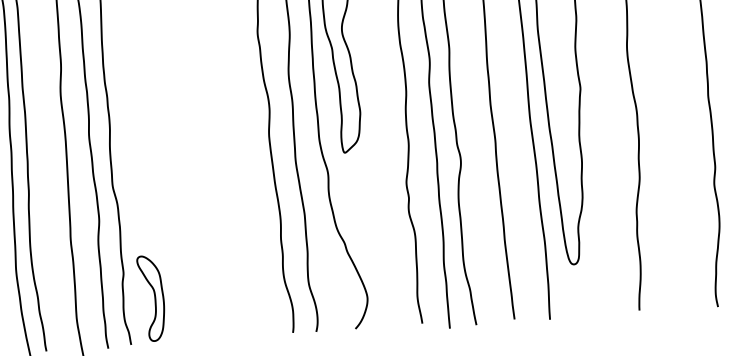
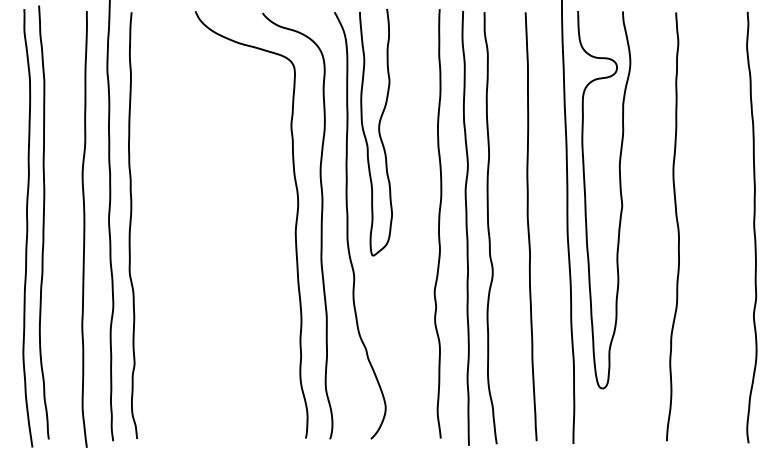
part: (151, 298) -> (161, 392), removed

